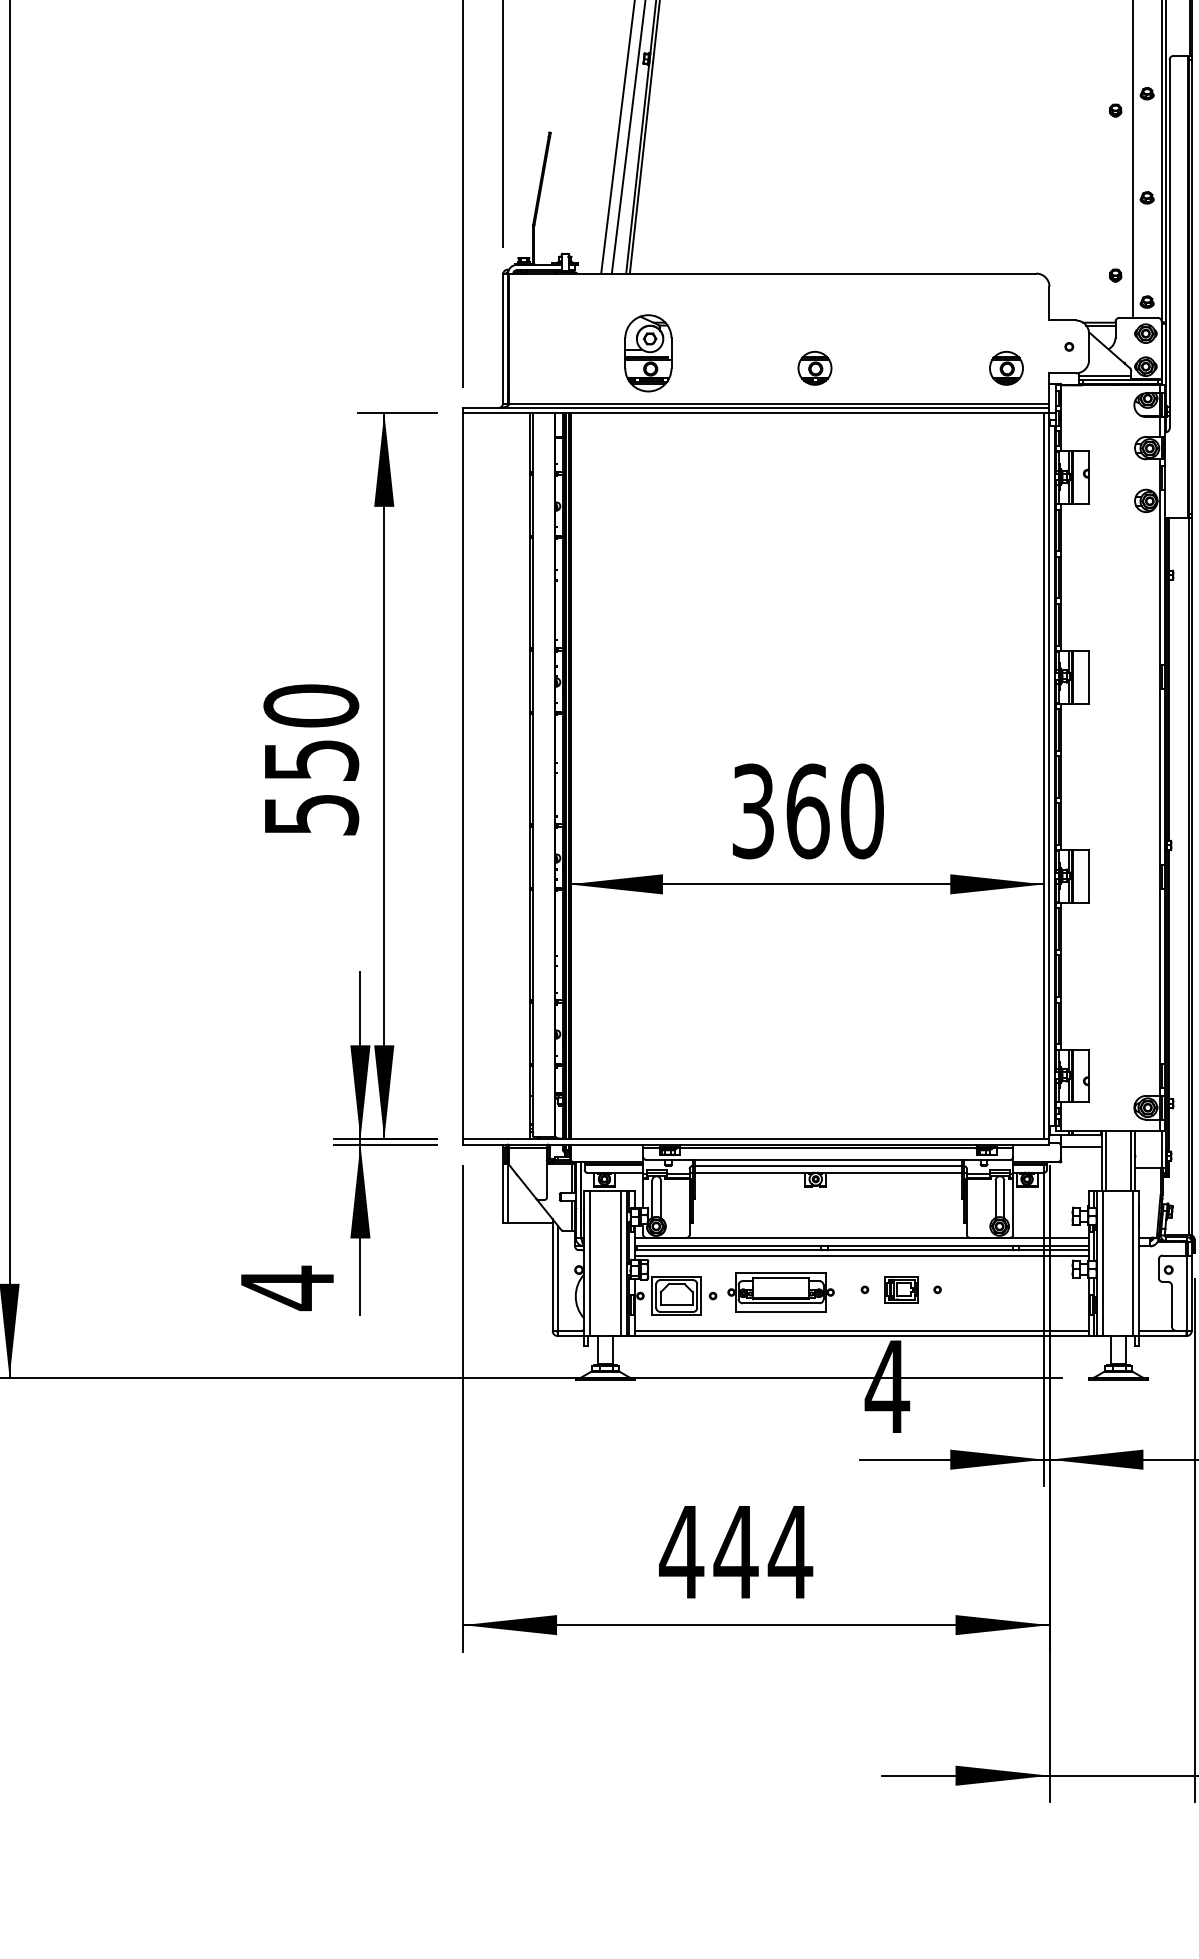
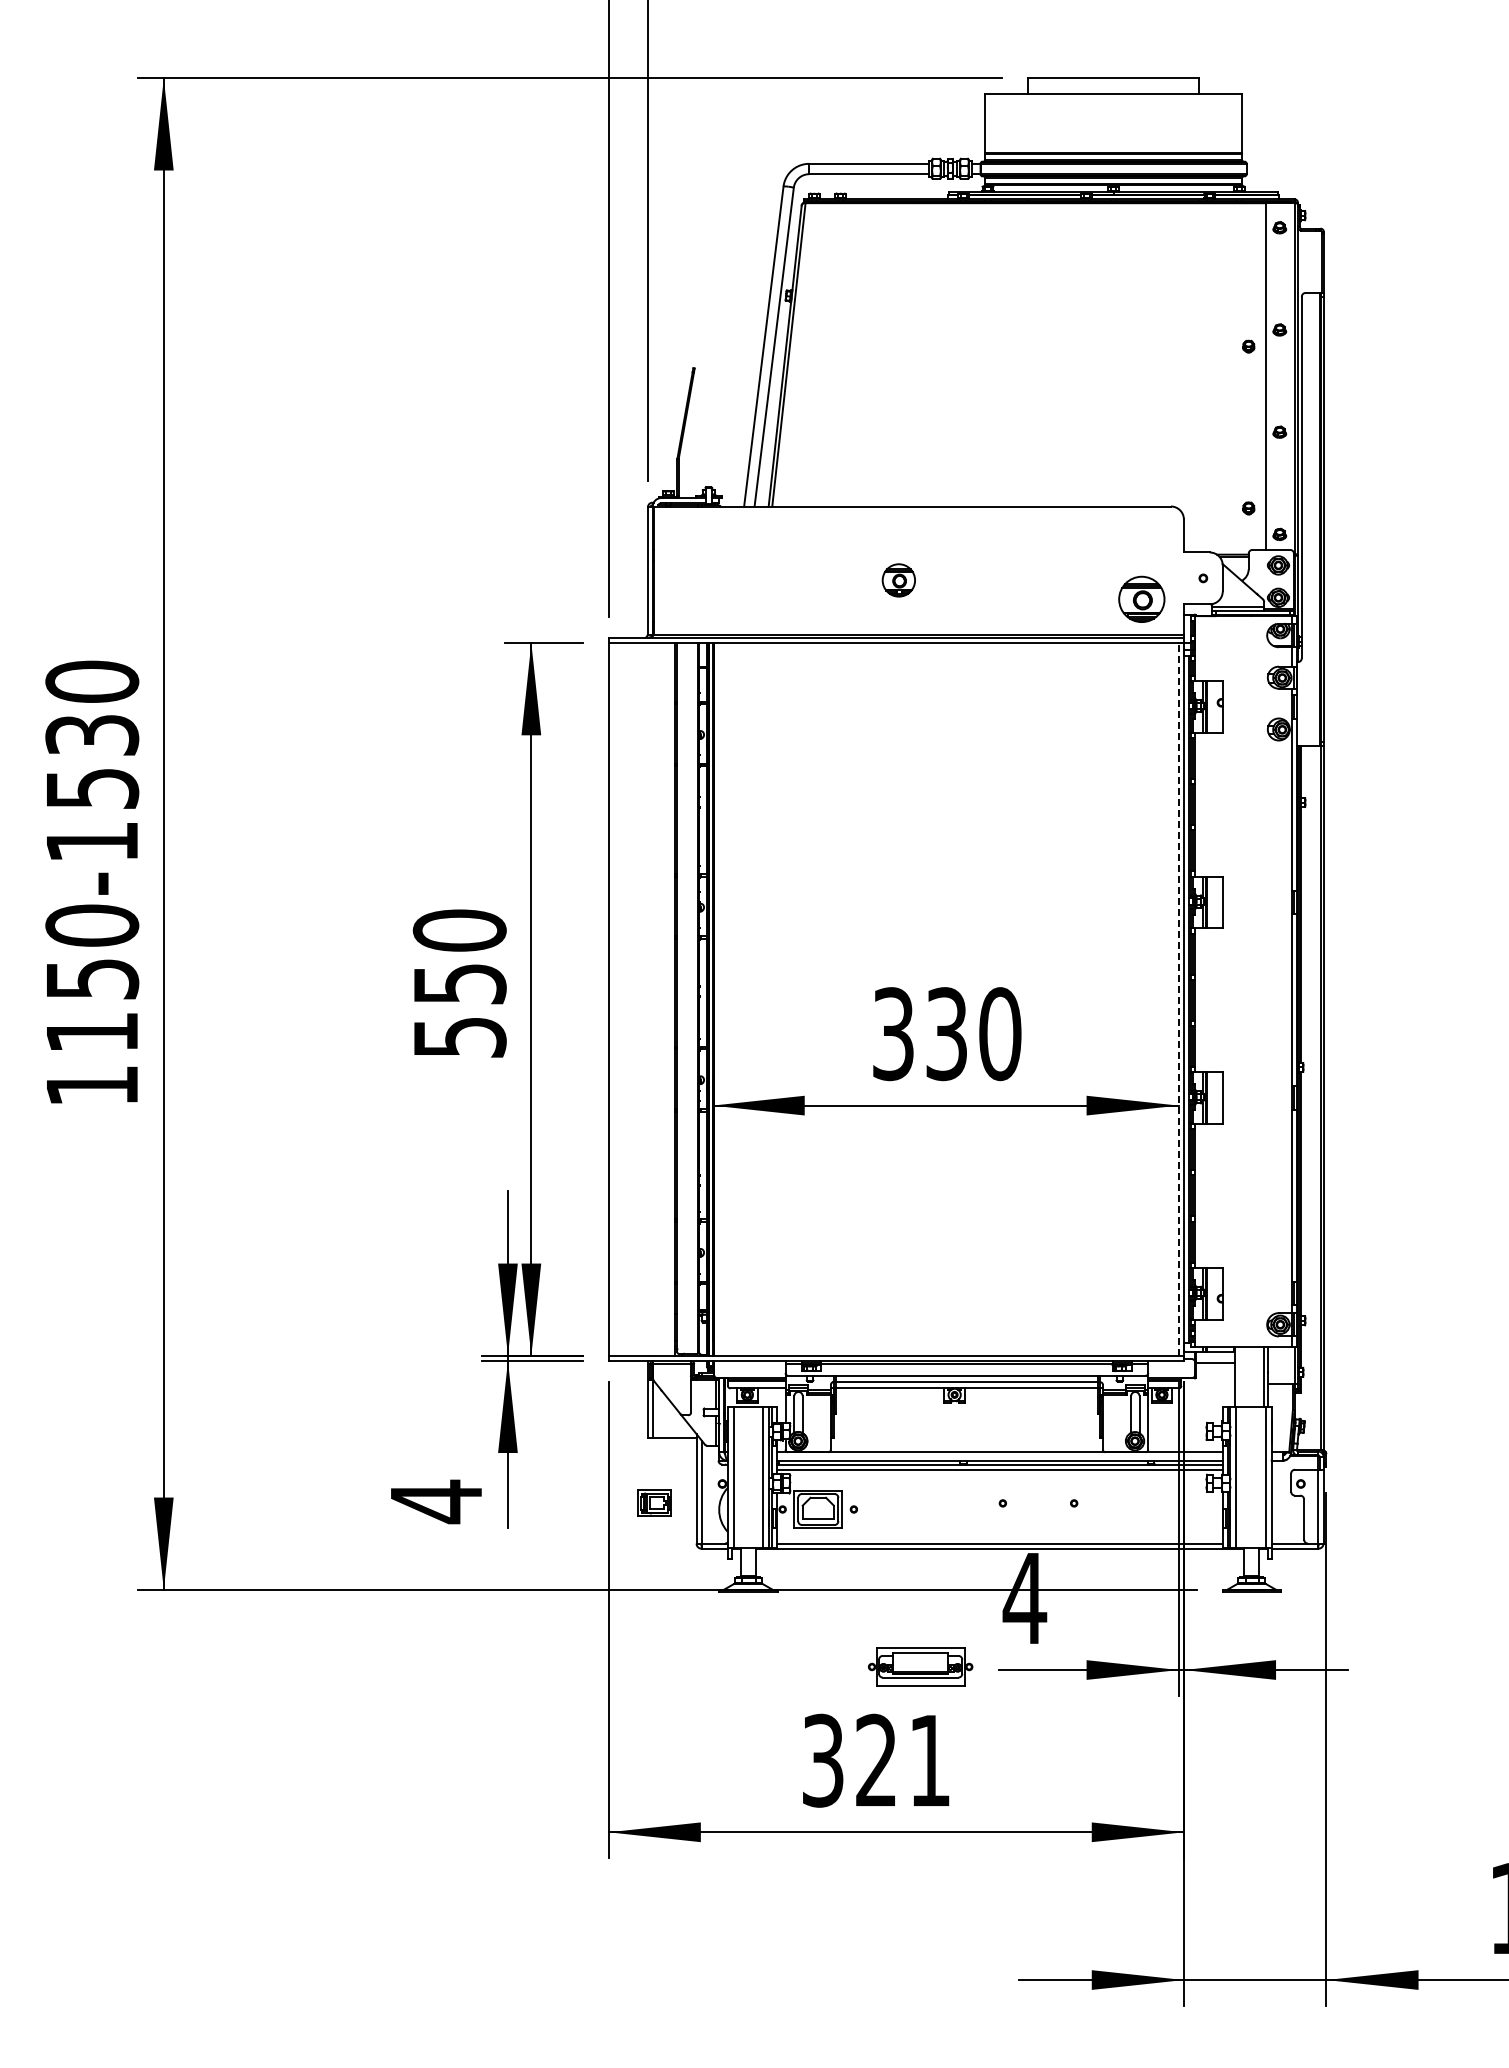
part: (647, 353) -> (789, 584), removed
part: (814, 368) -> (898, 580), moved
part: (1006, 368) -> (1141, 599), size x1.4
line: (1043, 775) -> (1178, 998), solid -> dashed
text: (808, 811) -> (947, 1034), 360 -> 330
line: (1106, 1160) -> (1239, 1376), removed
part: (901, 1288) -> (654, 1502), moved
part: (780, 1291) -> (920, 1666), moved
text: (736, 1551) -> (876, 1760), 444 -> 321

